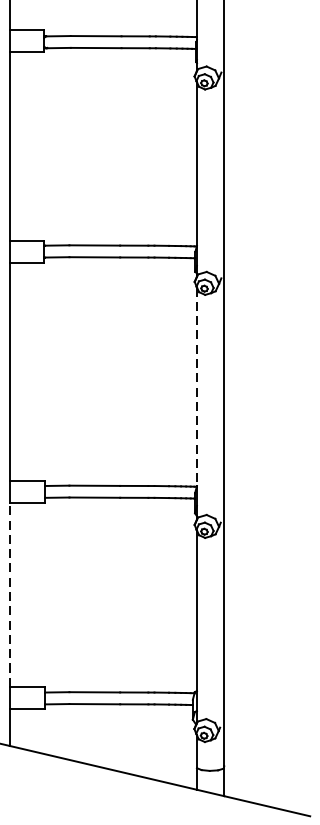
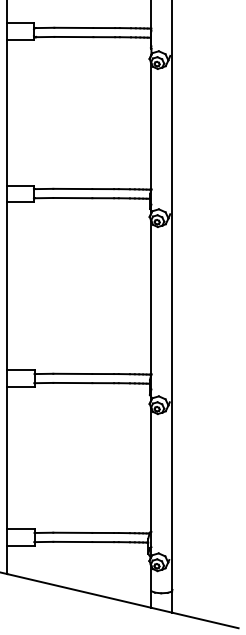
line: (197, 387) -> (151, 298), dashed -> solid
line: (9, 594) -> (7, 457), dashed -> solid

